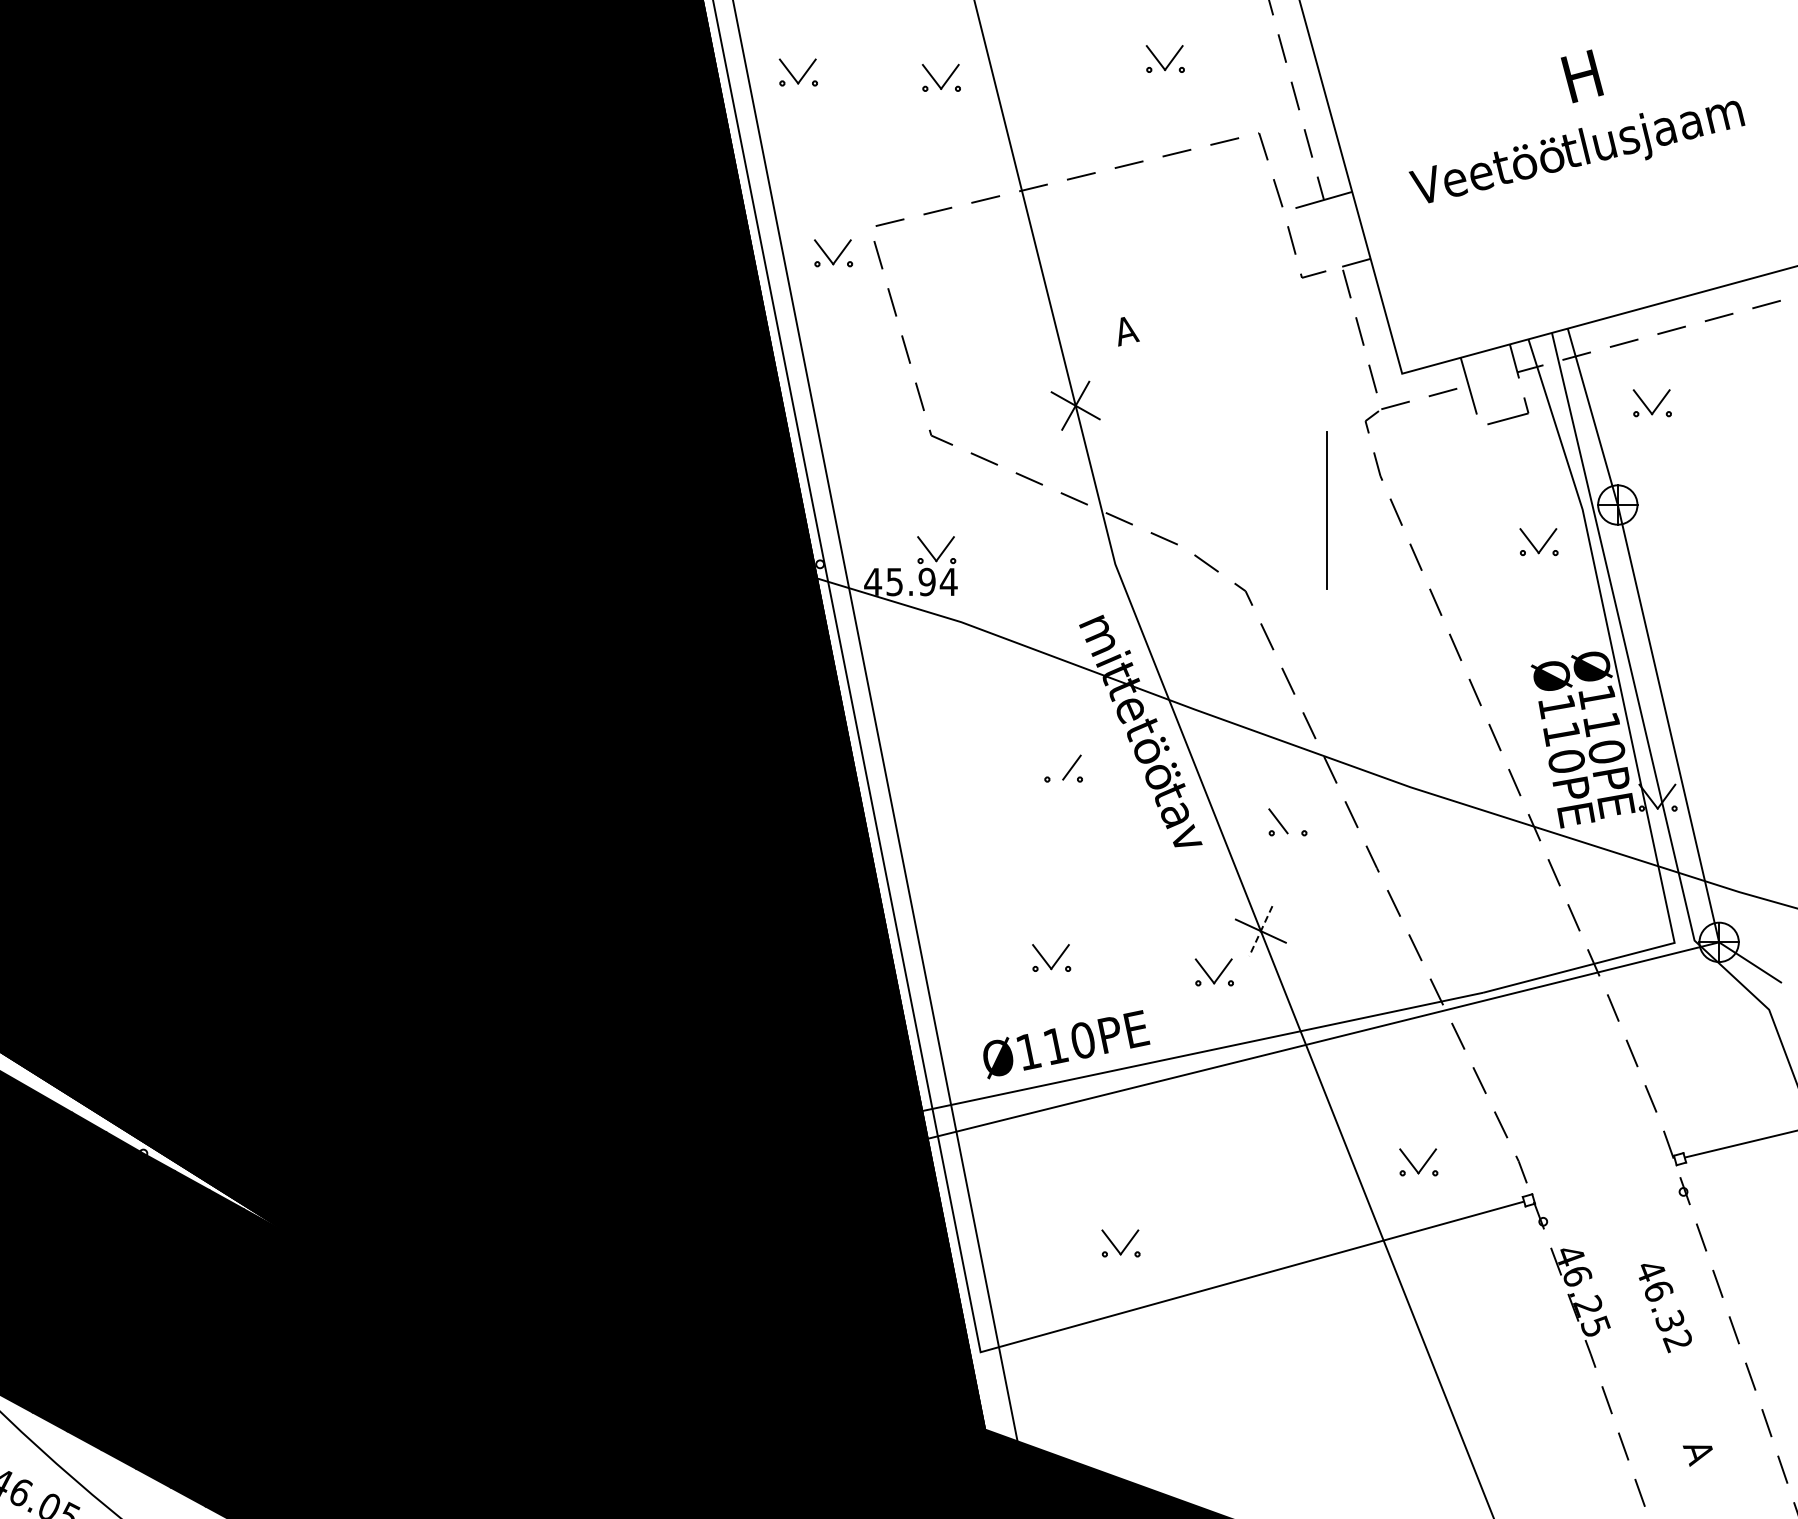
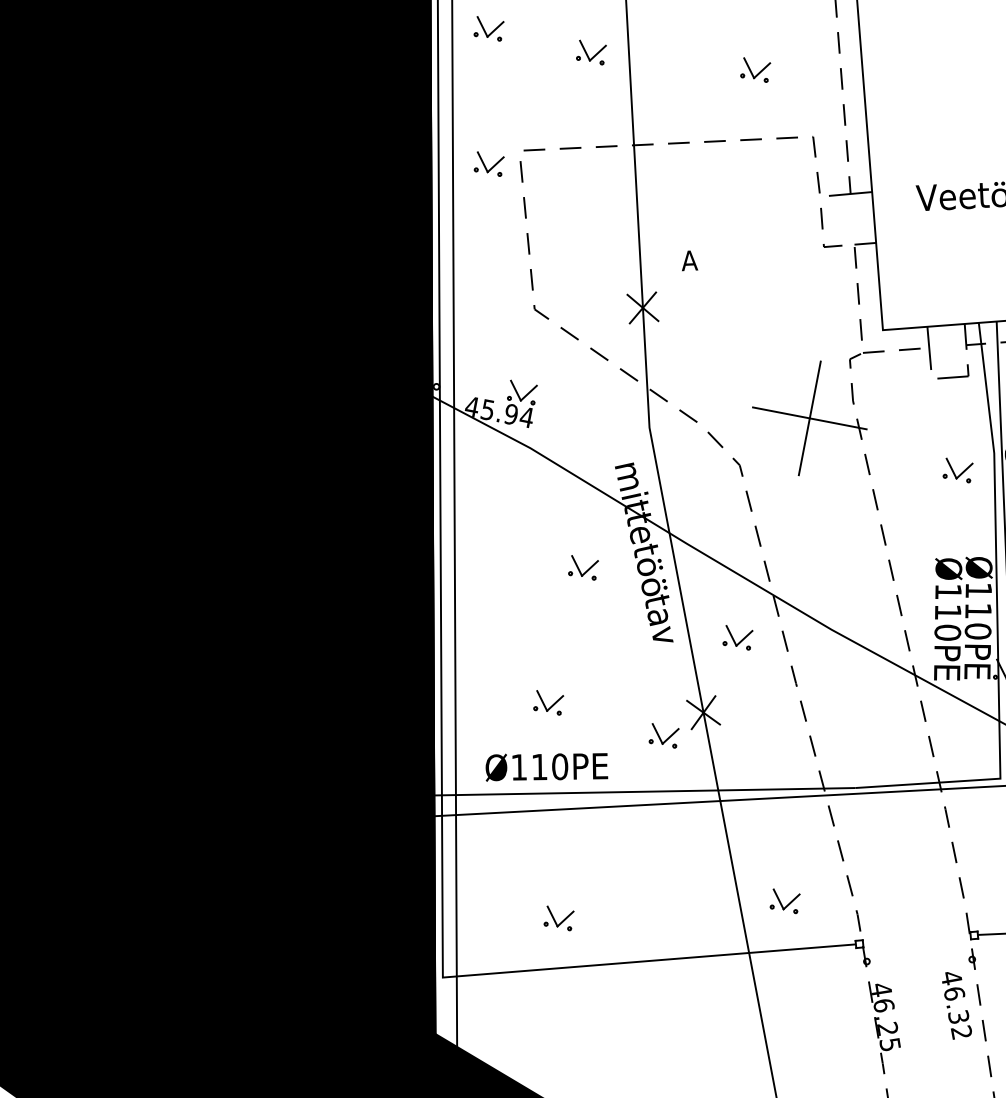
line: (1326, 510) -> (809, 418), added
line: (1053, 767) -> (576, 565), added
line: (1296, 821) -> (744, 638), added
line: (1260, 931) -> (703, 712), dashed -> solid
text: (1665, 1308) -> (957, 1007), moved

